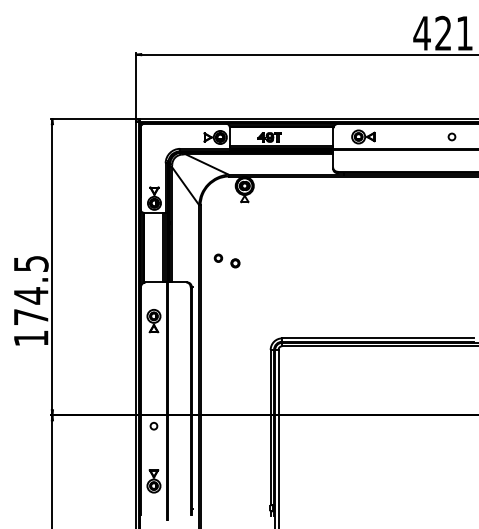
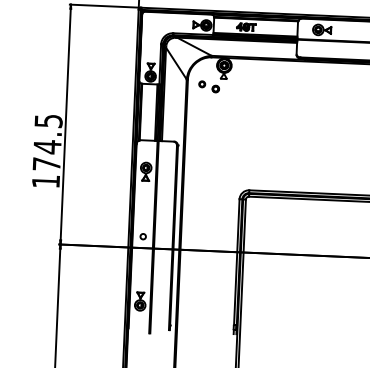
part: (226, 260) -> (208, 86), moved
circle: (153, 426) -> (142, 236), moved

